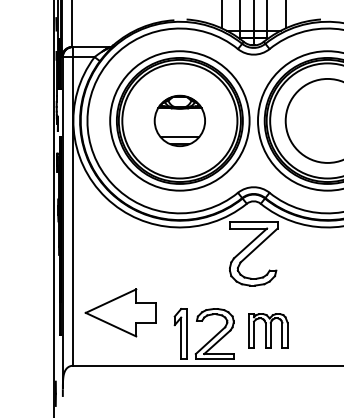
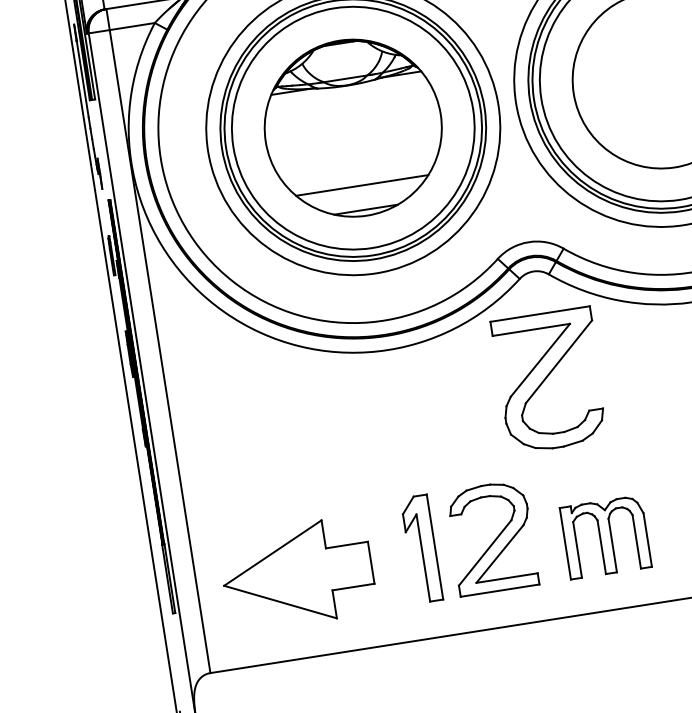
part: (179, 120) -> (352, 127), size x1.67
part: (120, 312) -> (296, 573), moved
part: (210, 339) -> (484, 550), moved

